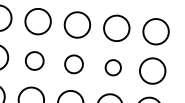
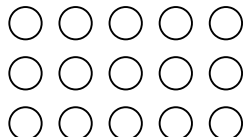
part: (34, 61) -> (75, 73), size x1.43
part: (73, 64) -> (125, 73), size x1.43
part: (113, 67) -> (175, 73), size x1.67

